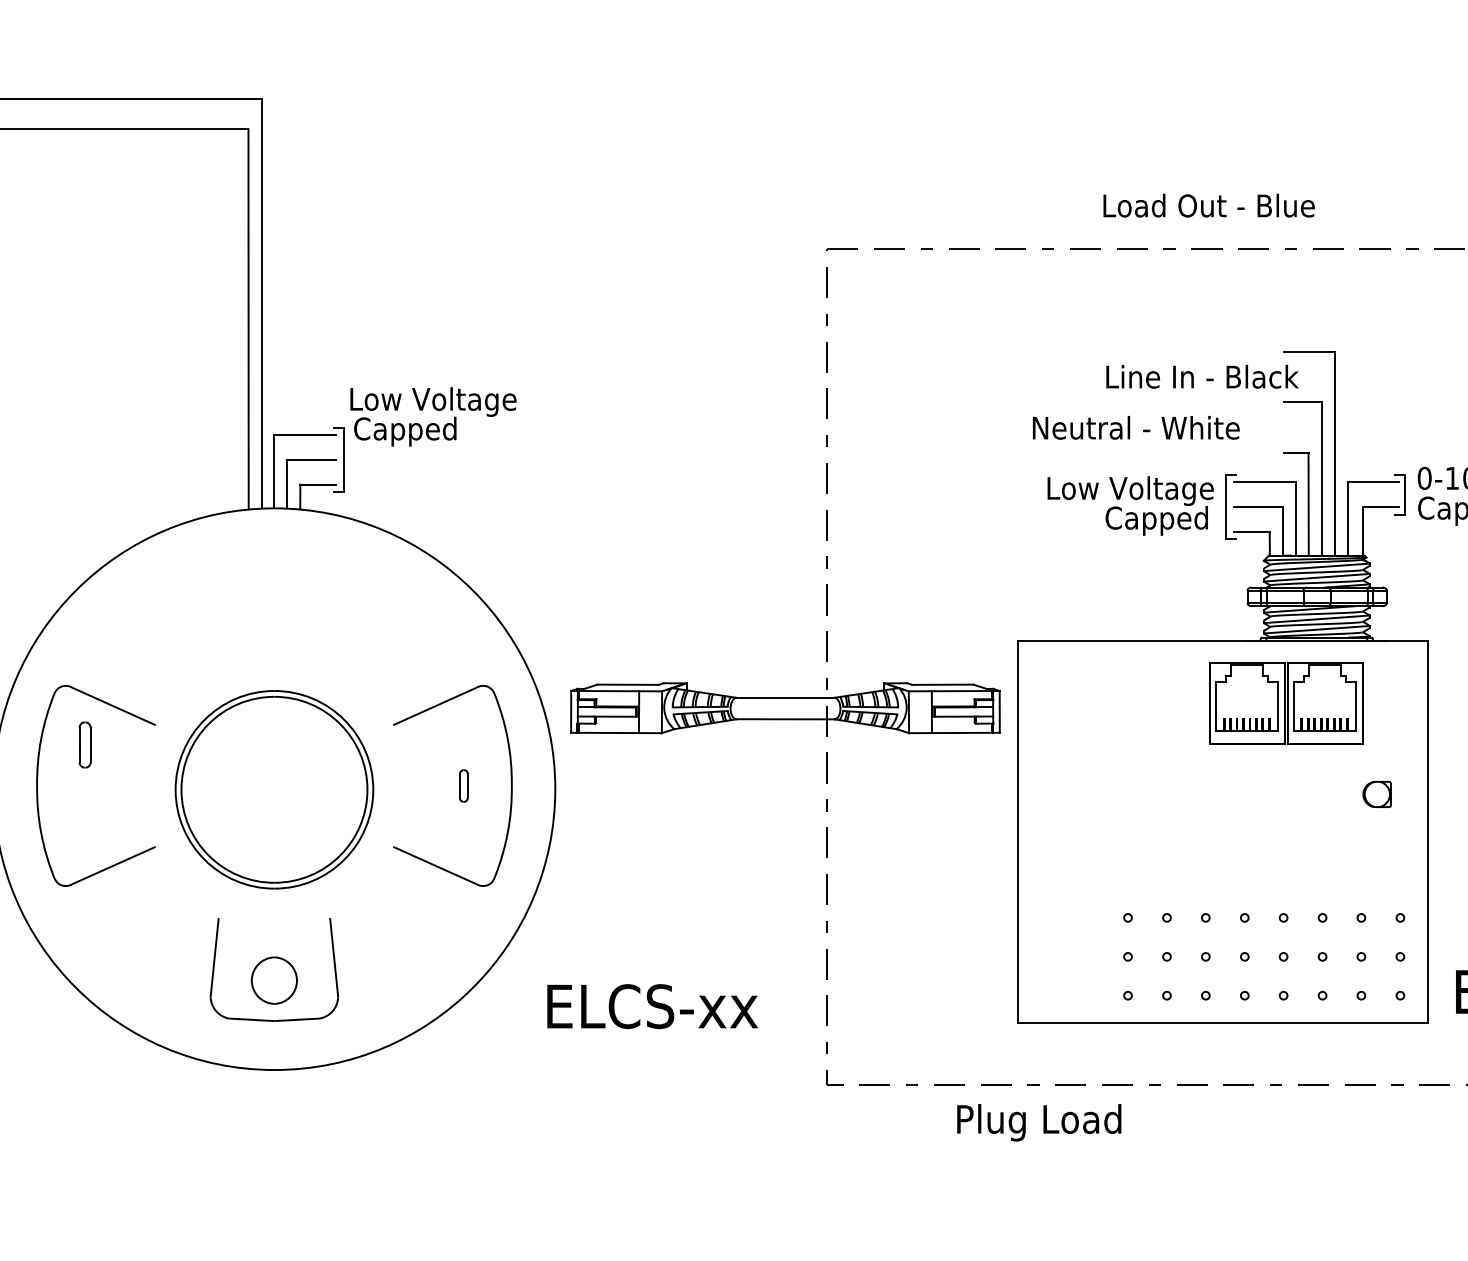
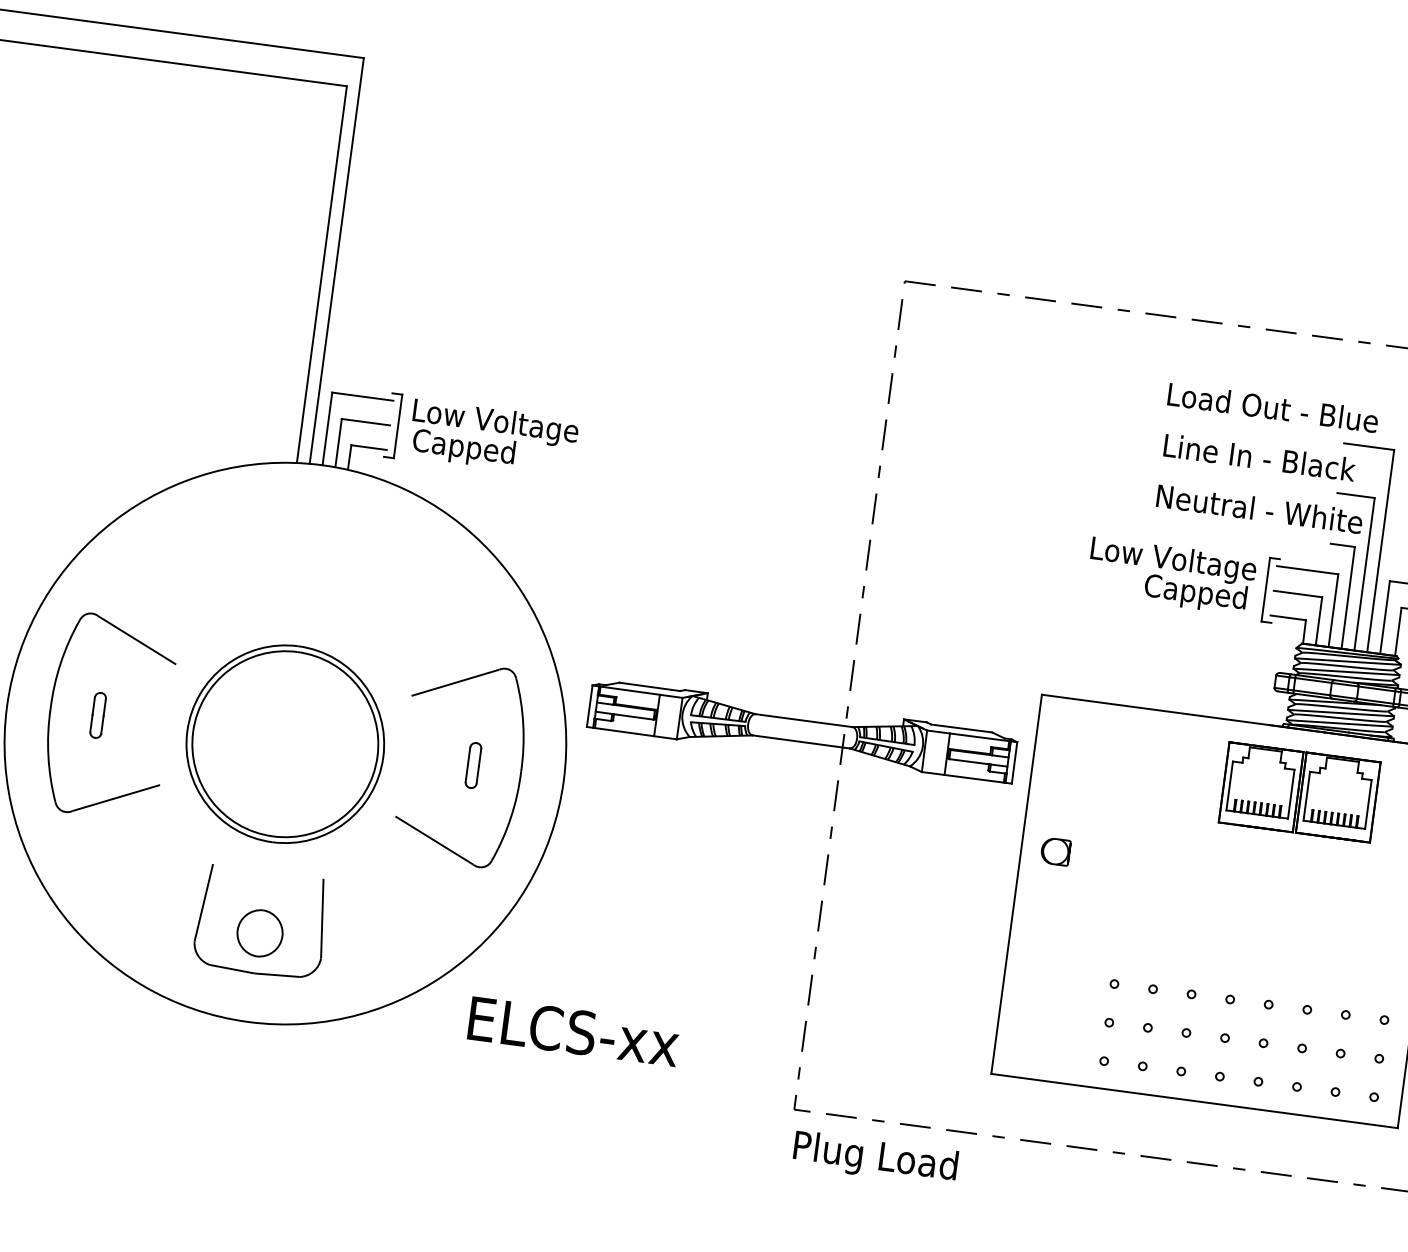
text: (1208, 205) -> (1272, 407), moved
text: (433, 416) -> (493, 437), moved
text: (1135, 427) -> (1259, 508), moved
part: (84, 744) -> (97, 714), moved
part: (463, 785) -> (473, 764), size x1.43
part: (1376, 793) -> (1055, 850), moved
text: (652, 1006) -> (573, 1031), moved
text: (1039, 1122) -> (875, 1158), moved

